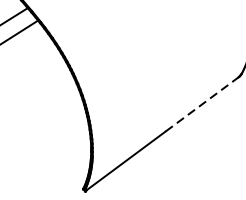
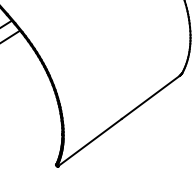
line: (203, 104) -> (151, 97), dashed -> solid

